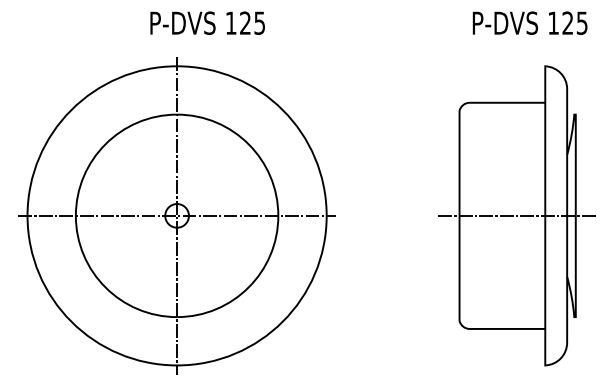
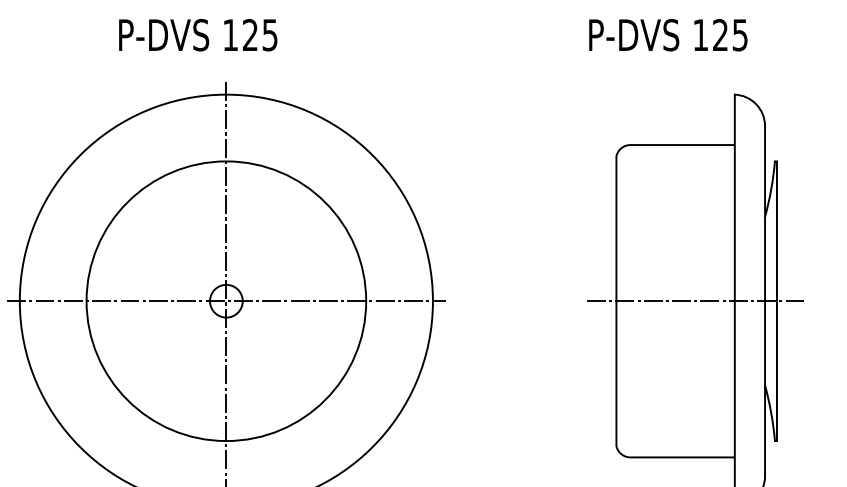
text: (207, 22) -> (197, 34), moved
text: (529, 22) -> (667, 34), moved

